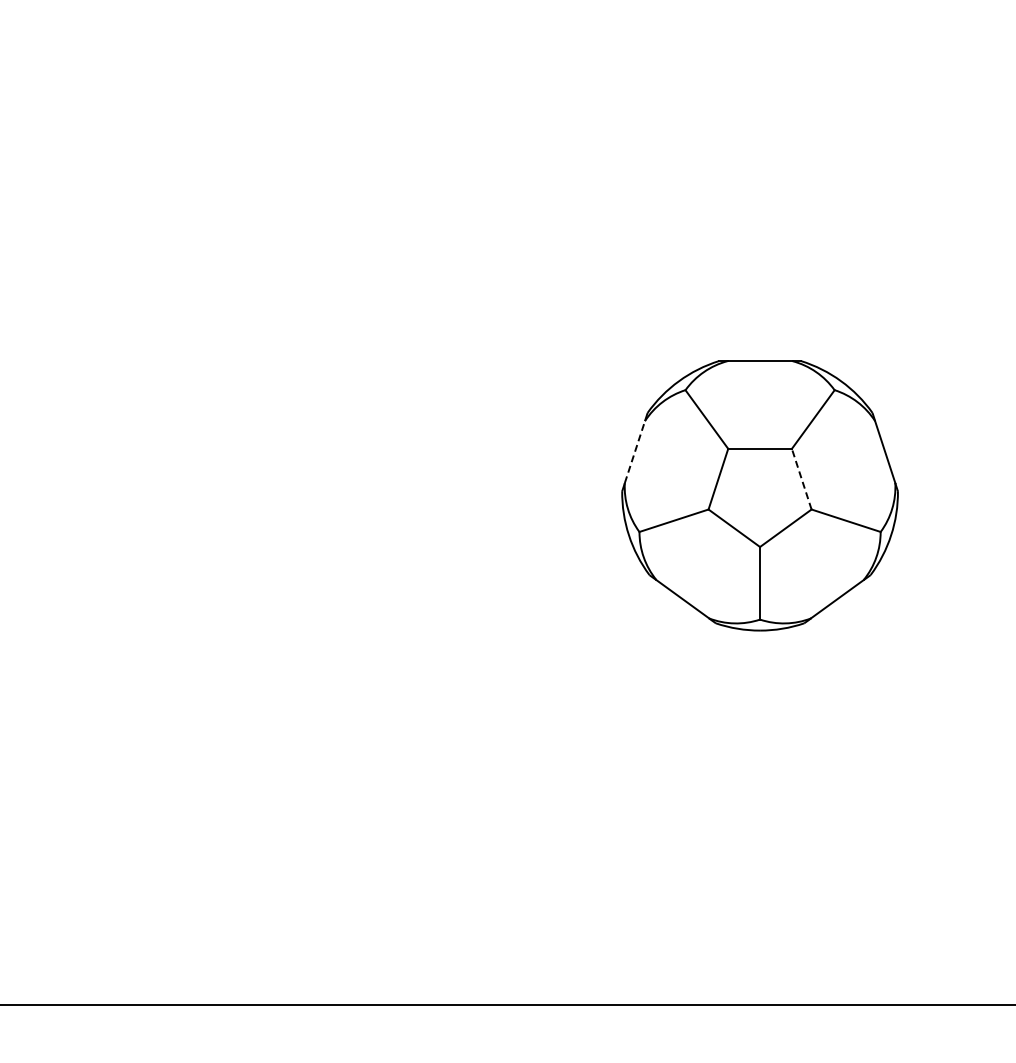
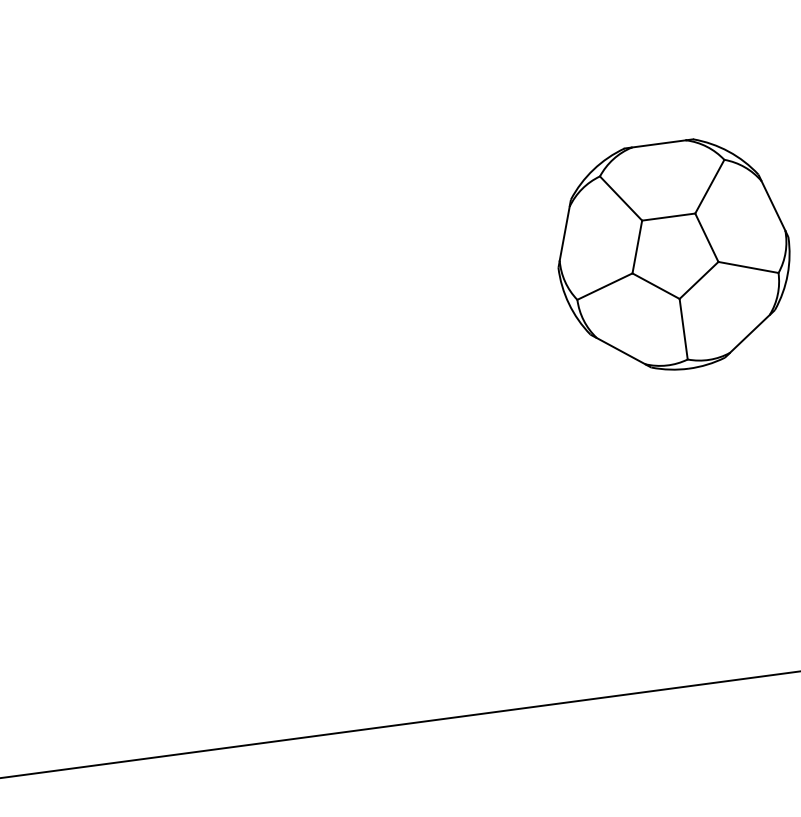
line: (634, 452) -> (564, 234), dashed -> solid
line: (801, 479) -> (706, 238), dashed -> solid

